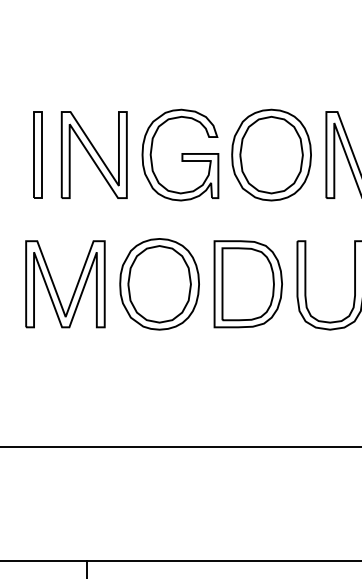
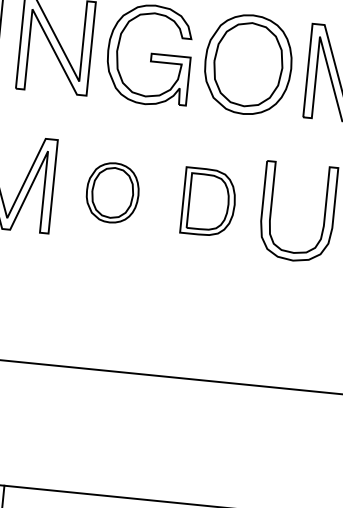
part: (159, 284) -> (112, 193), size x0.6
part: (247, 284) -> (208, 202), size x0.7

